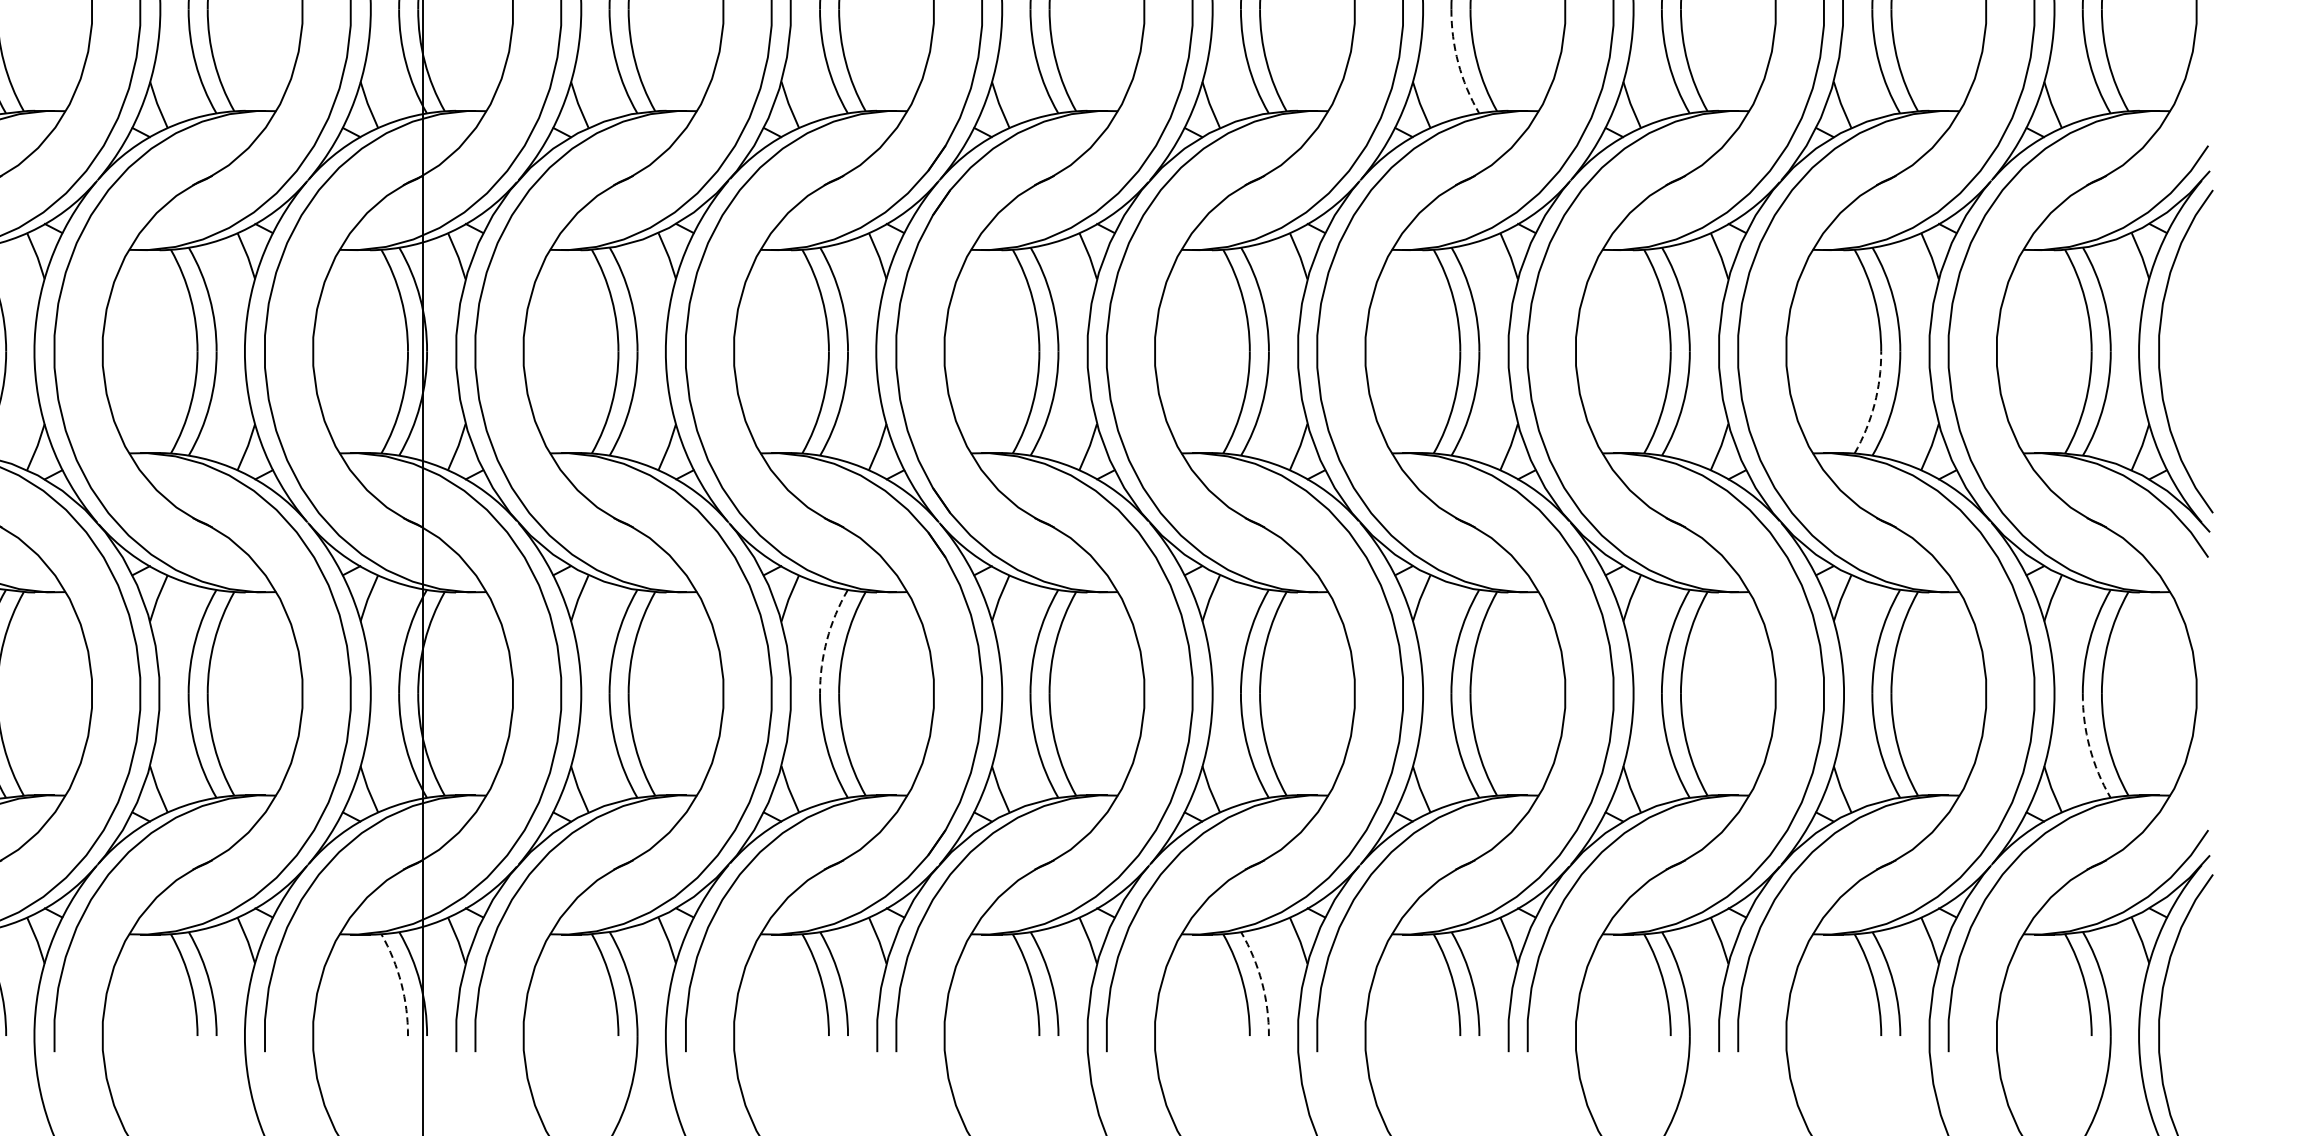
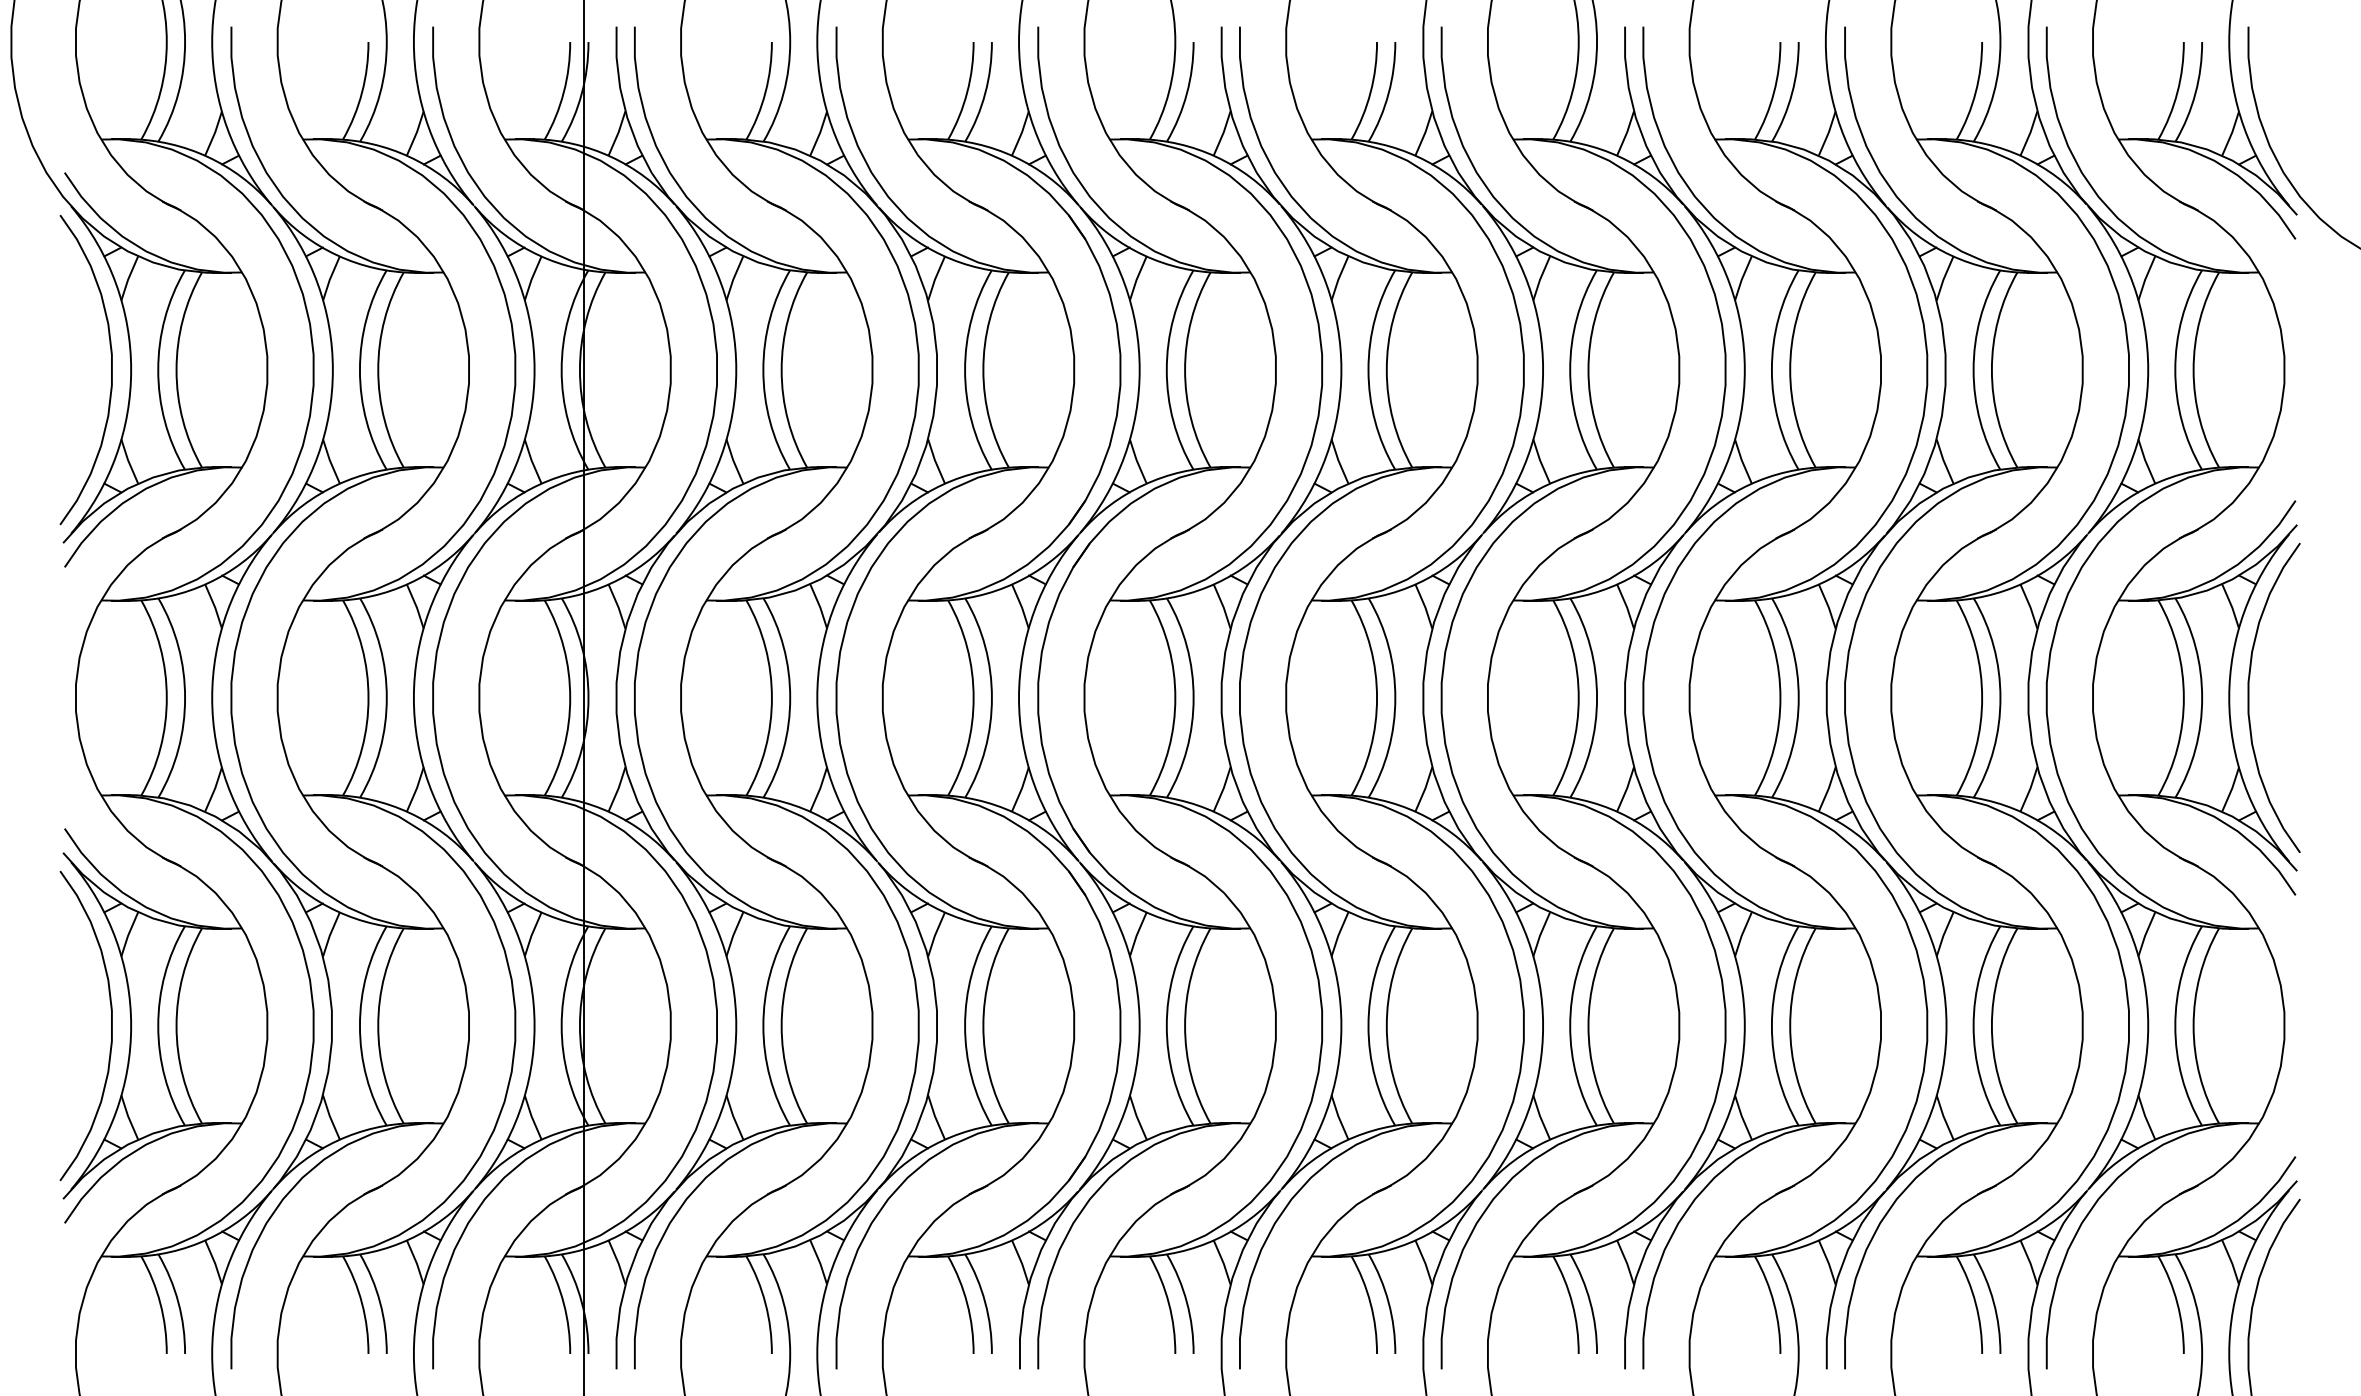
arc: (1457, 63) -> (1576, 421), dashed -> solid
arc: (1874, 404) -> (1975, 748), dashed -> solid
arc: (826, 640) -> (971, 974), dashed -> solid
arc: (2089, 747) -> (2181, 1077), dashed -> solid
arc: (1261, 982) -> (1388, 1302), dashed -> solid
arc: (401, 983) -> (563, 1303), dashed -> solid

